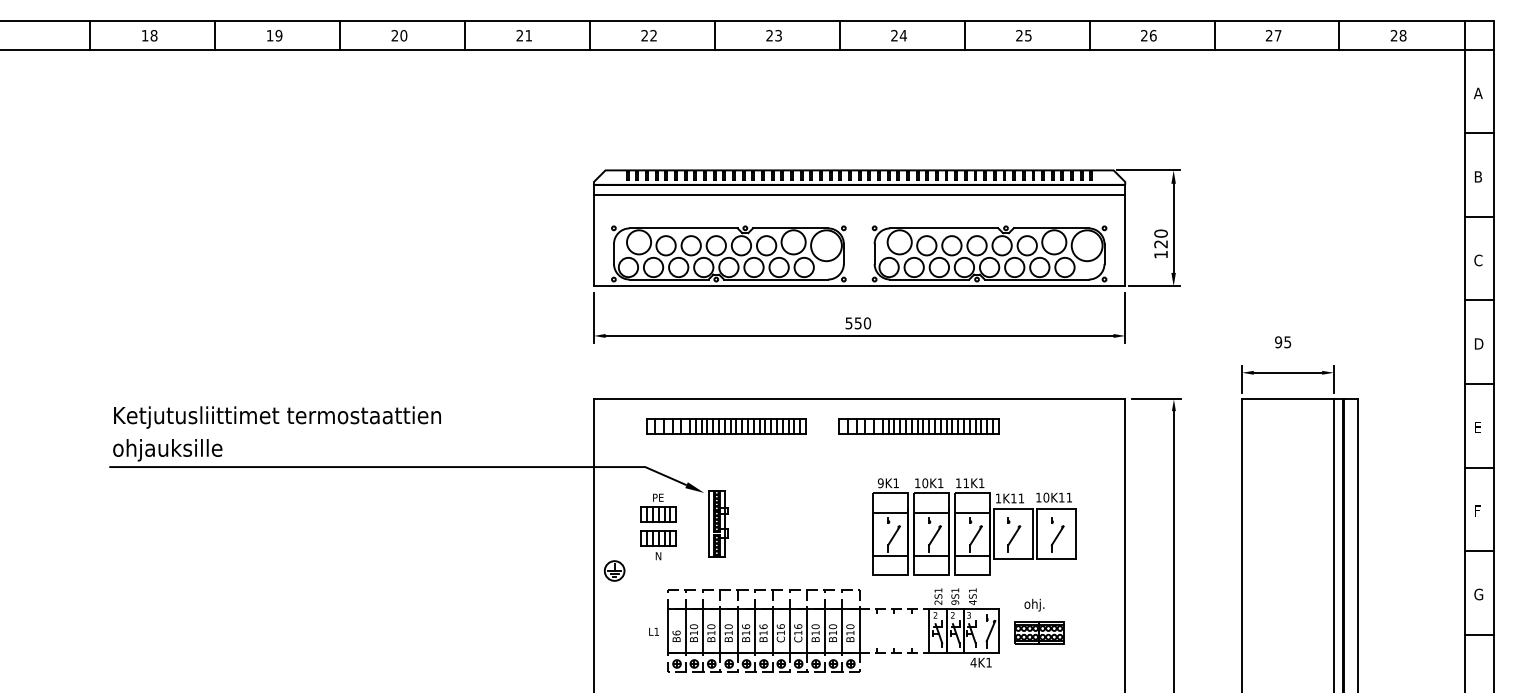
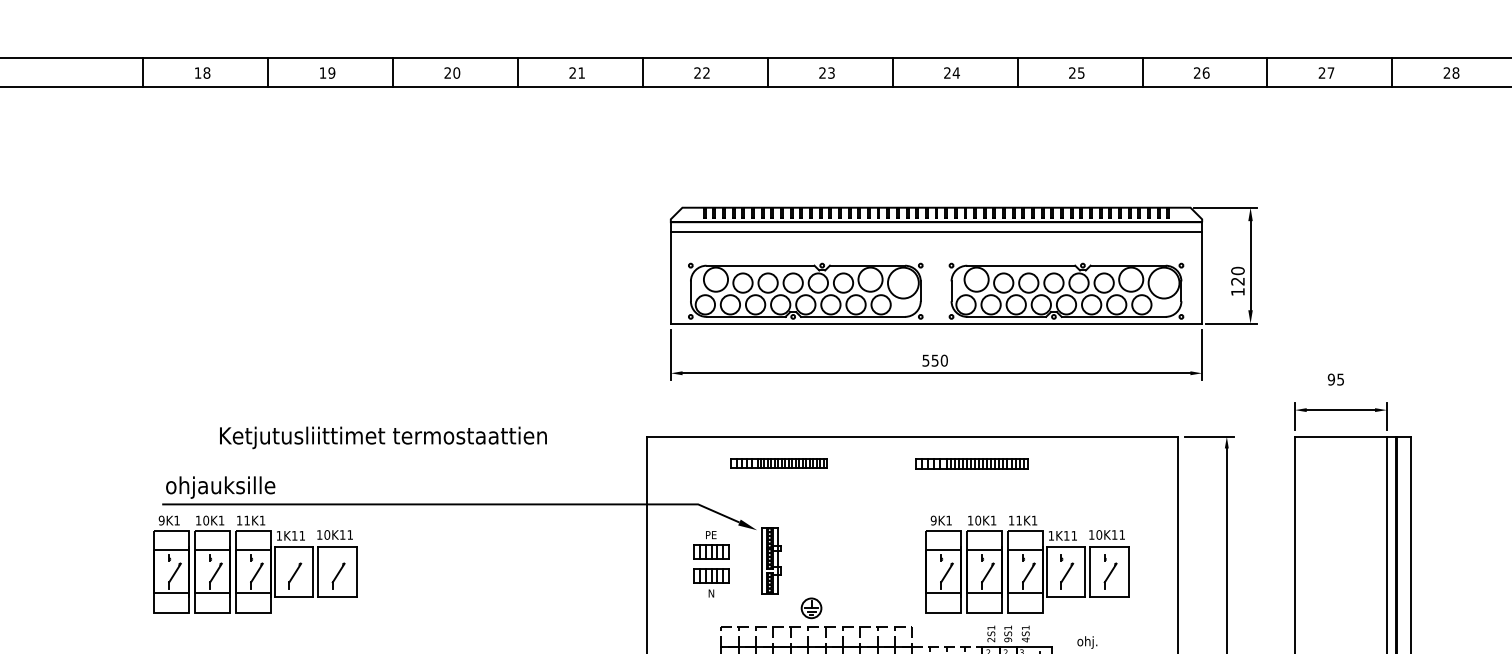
part: (886, 256) -> (963, 293), moved
text: (277, 417) -> (383, 437), moved
part: (726, 426) -> (779, 463), size x0.6
part: (918, 426) -> (971, 463), size x0.7
part: (202, 526) -> (255, 563), added
part: (614, 570) -> (811, 607), moved

